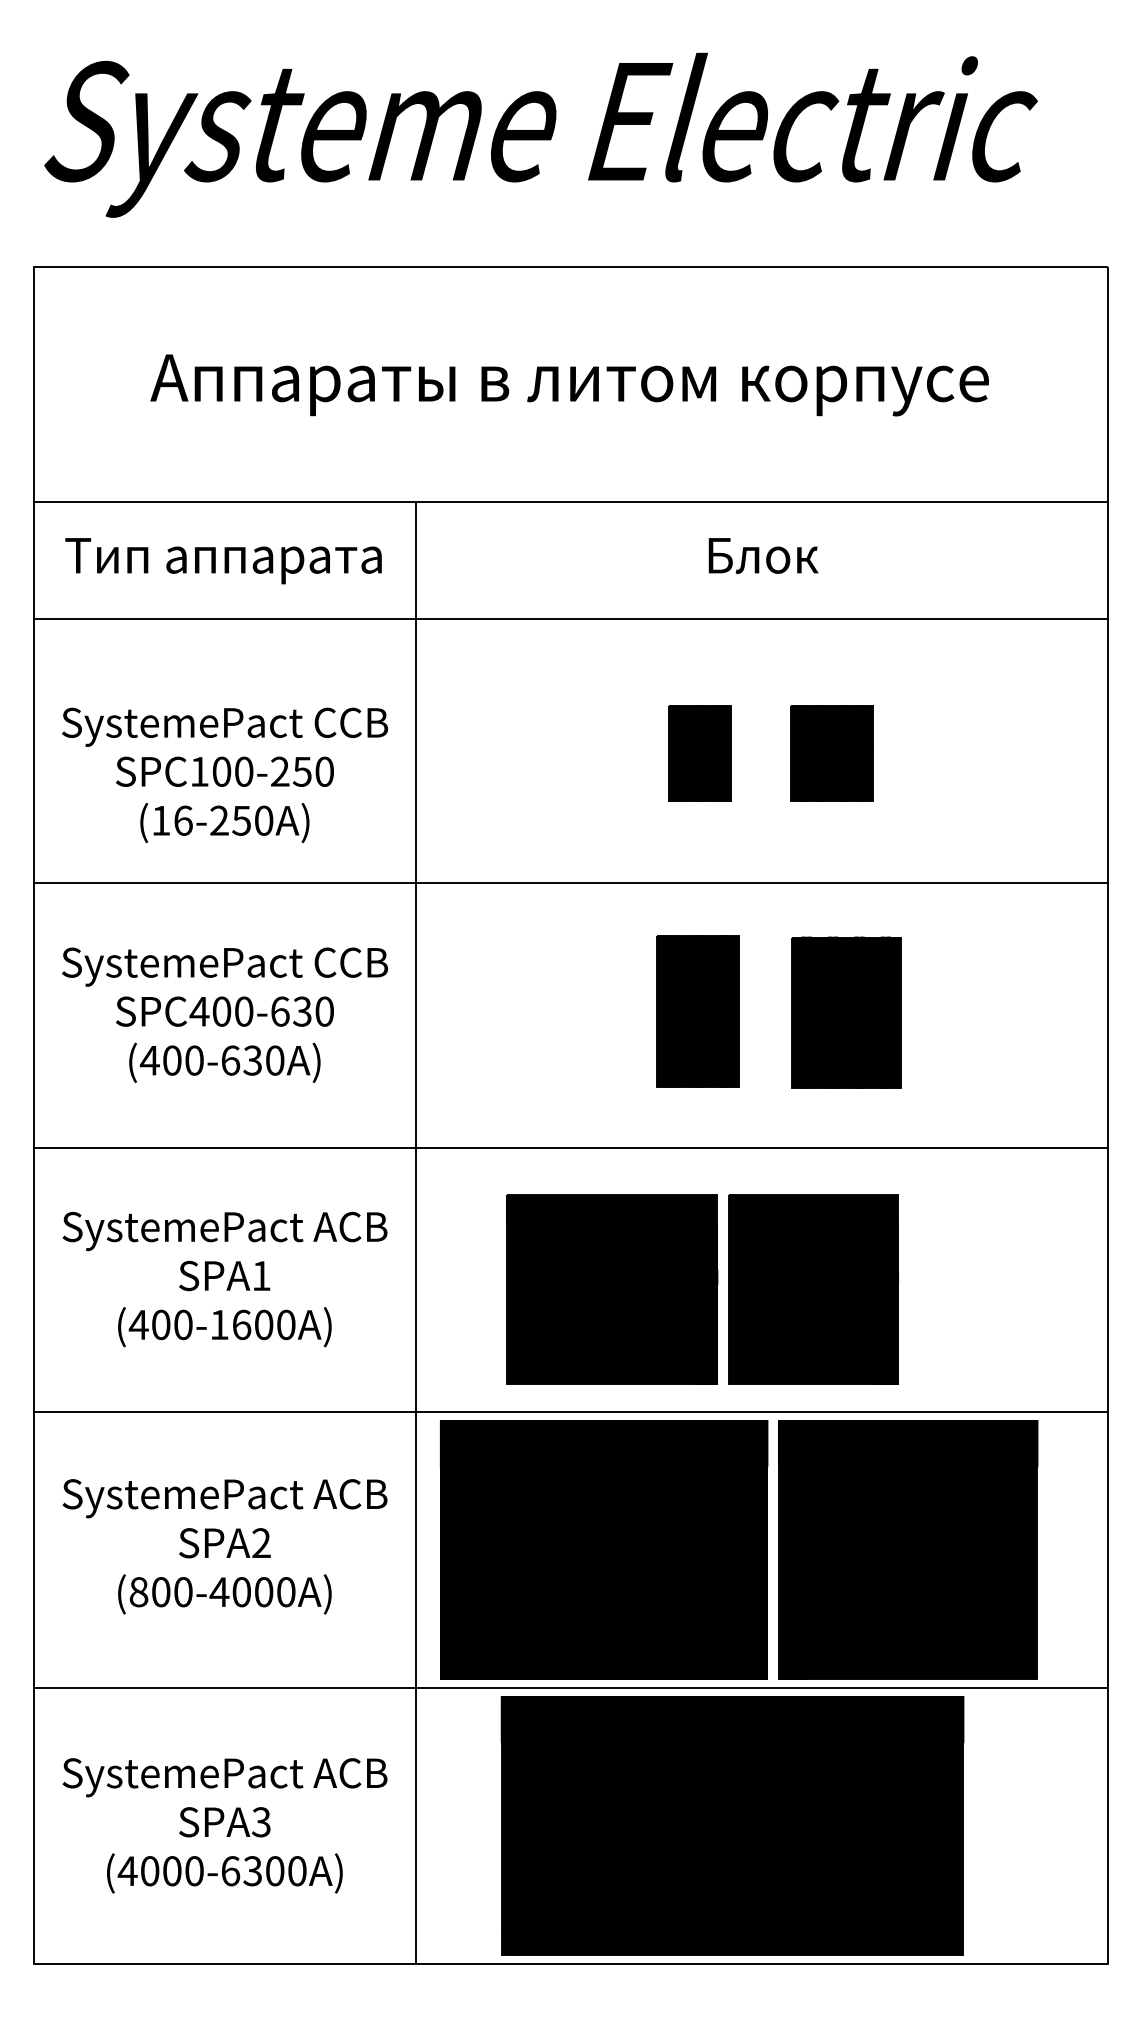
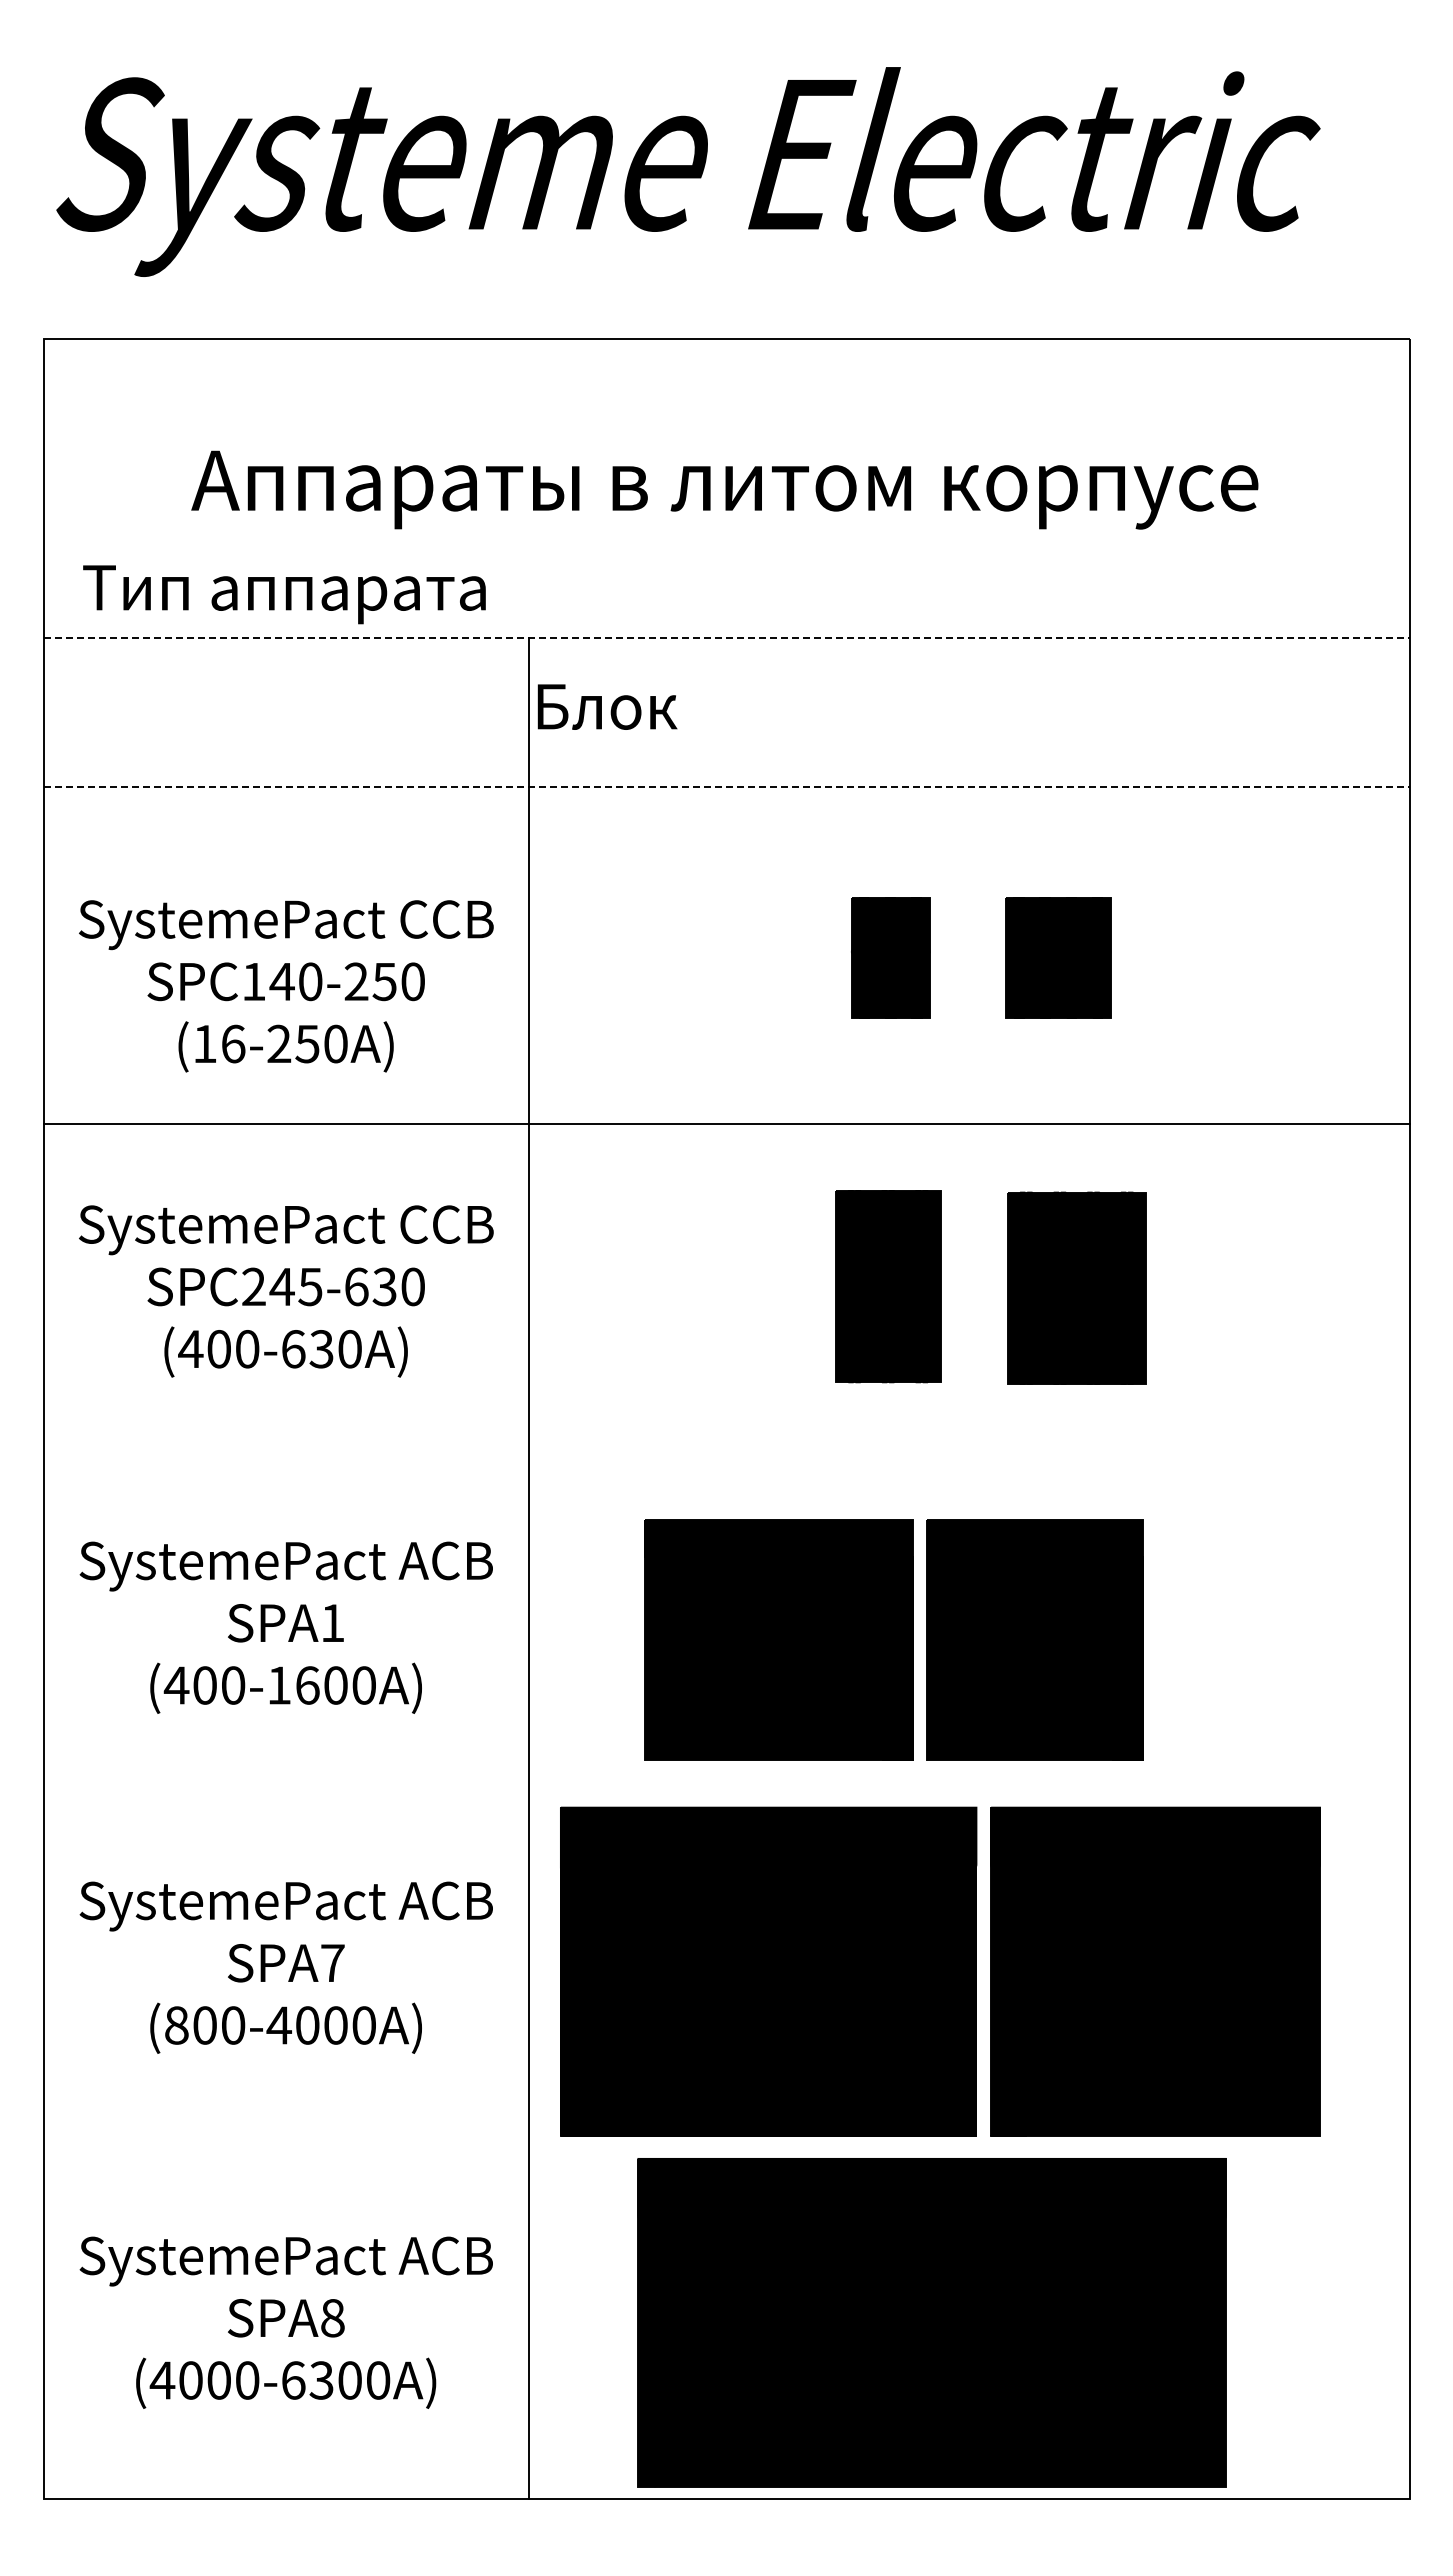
line: (571, 501) -> (726, 637), solid -> dashed
text: (763, 555) -> (607, 706), moved
text: (223, 560) -> (284, 594), moved
line: (571, 619) -> (726, 787), solid -> dashed
text: (221, 771) -> (281, 981), CB^JSPC100-250^J(16-250 -> CB^JSPC140-250^J(16-250
text: (221, 1011) -> (281, 1286), CCB^JSPC400-630^J(400-630 -> CCB^JSPC245-630^J(400-630
line: (571, 1147) -> (726, 1459), removed
line: (571, 1412) -> (726, 1796), removed
text: (261, 1542) -> (332, 1962), ACB^JSPA2^J(800-4000 -> ACB^JSPA7^J(800-4000
line: (571, 1688) -> (726, 2147), removed
text: (261, 1822) -> (332, 2318), ACB^JSPA3^J(4000-6300 -> ACB^JSPA8^J(4000-6300

